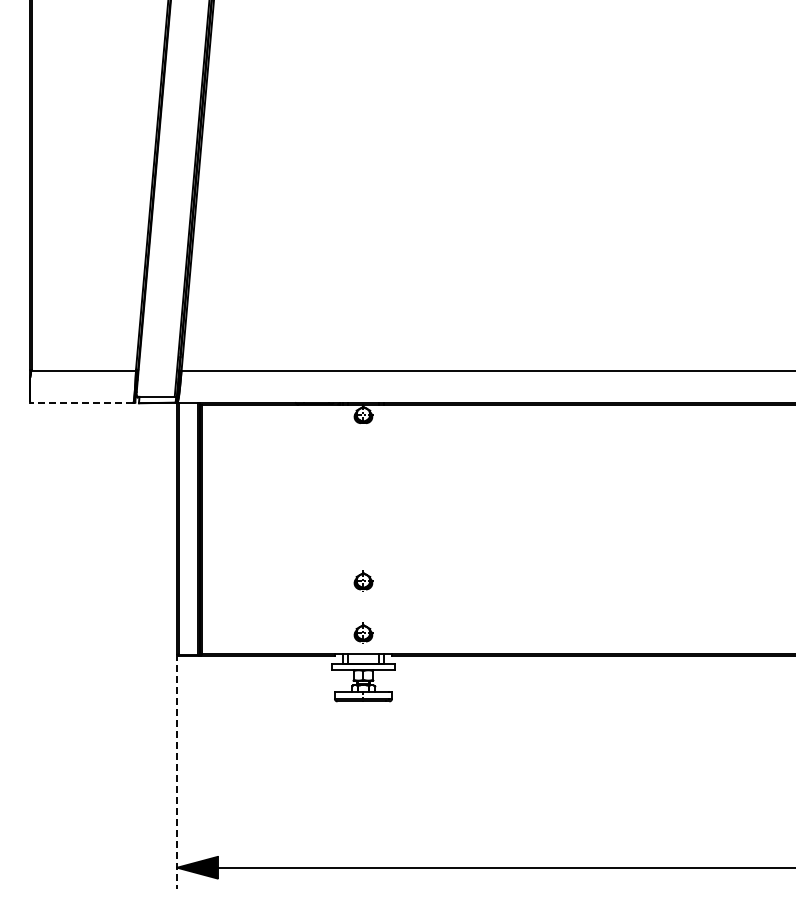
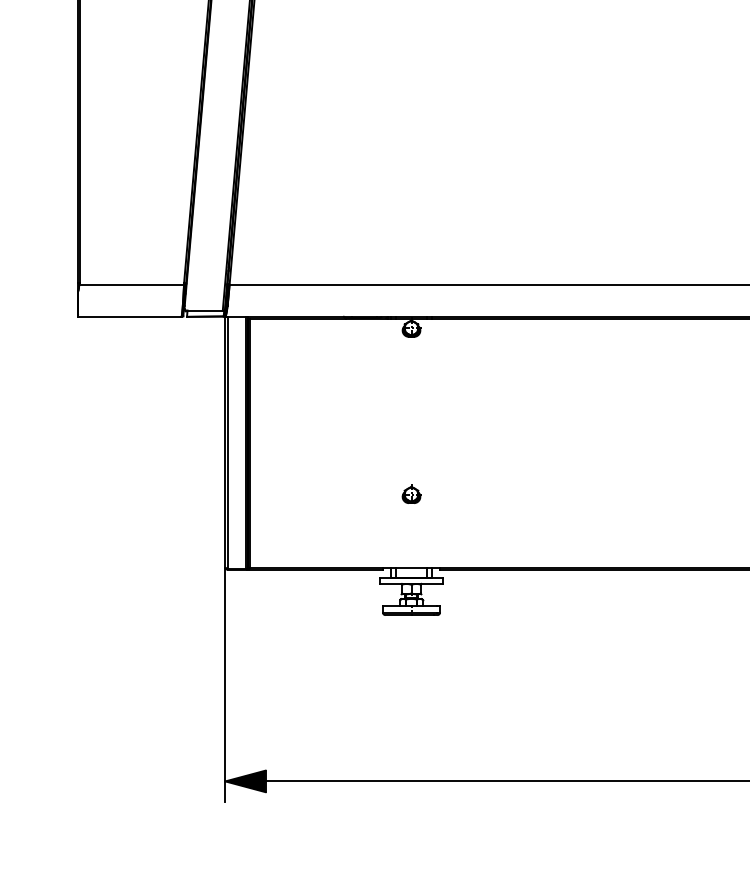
line: (81, 403) -> (129, 317), dashed -> solid
part: (363, 632) -> (411, 546), removed
line: (177, 771) -> (225, 685), dashed -> solid

